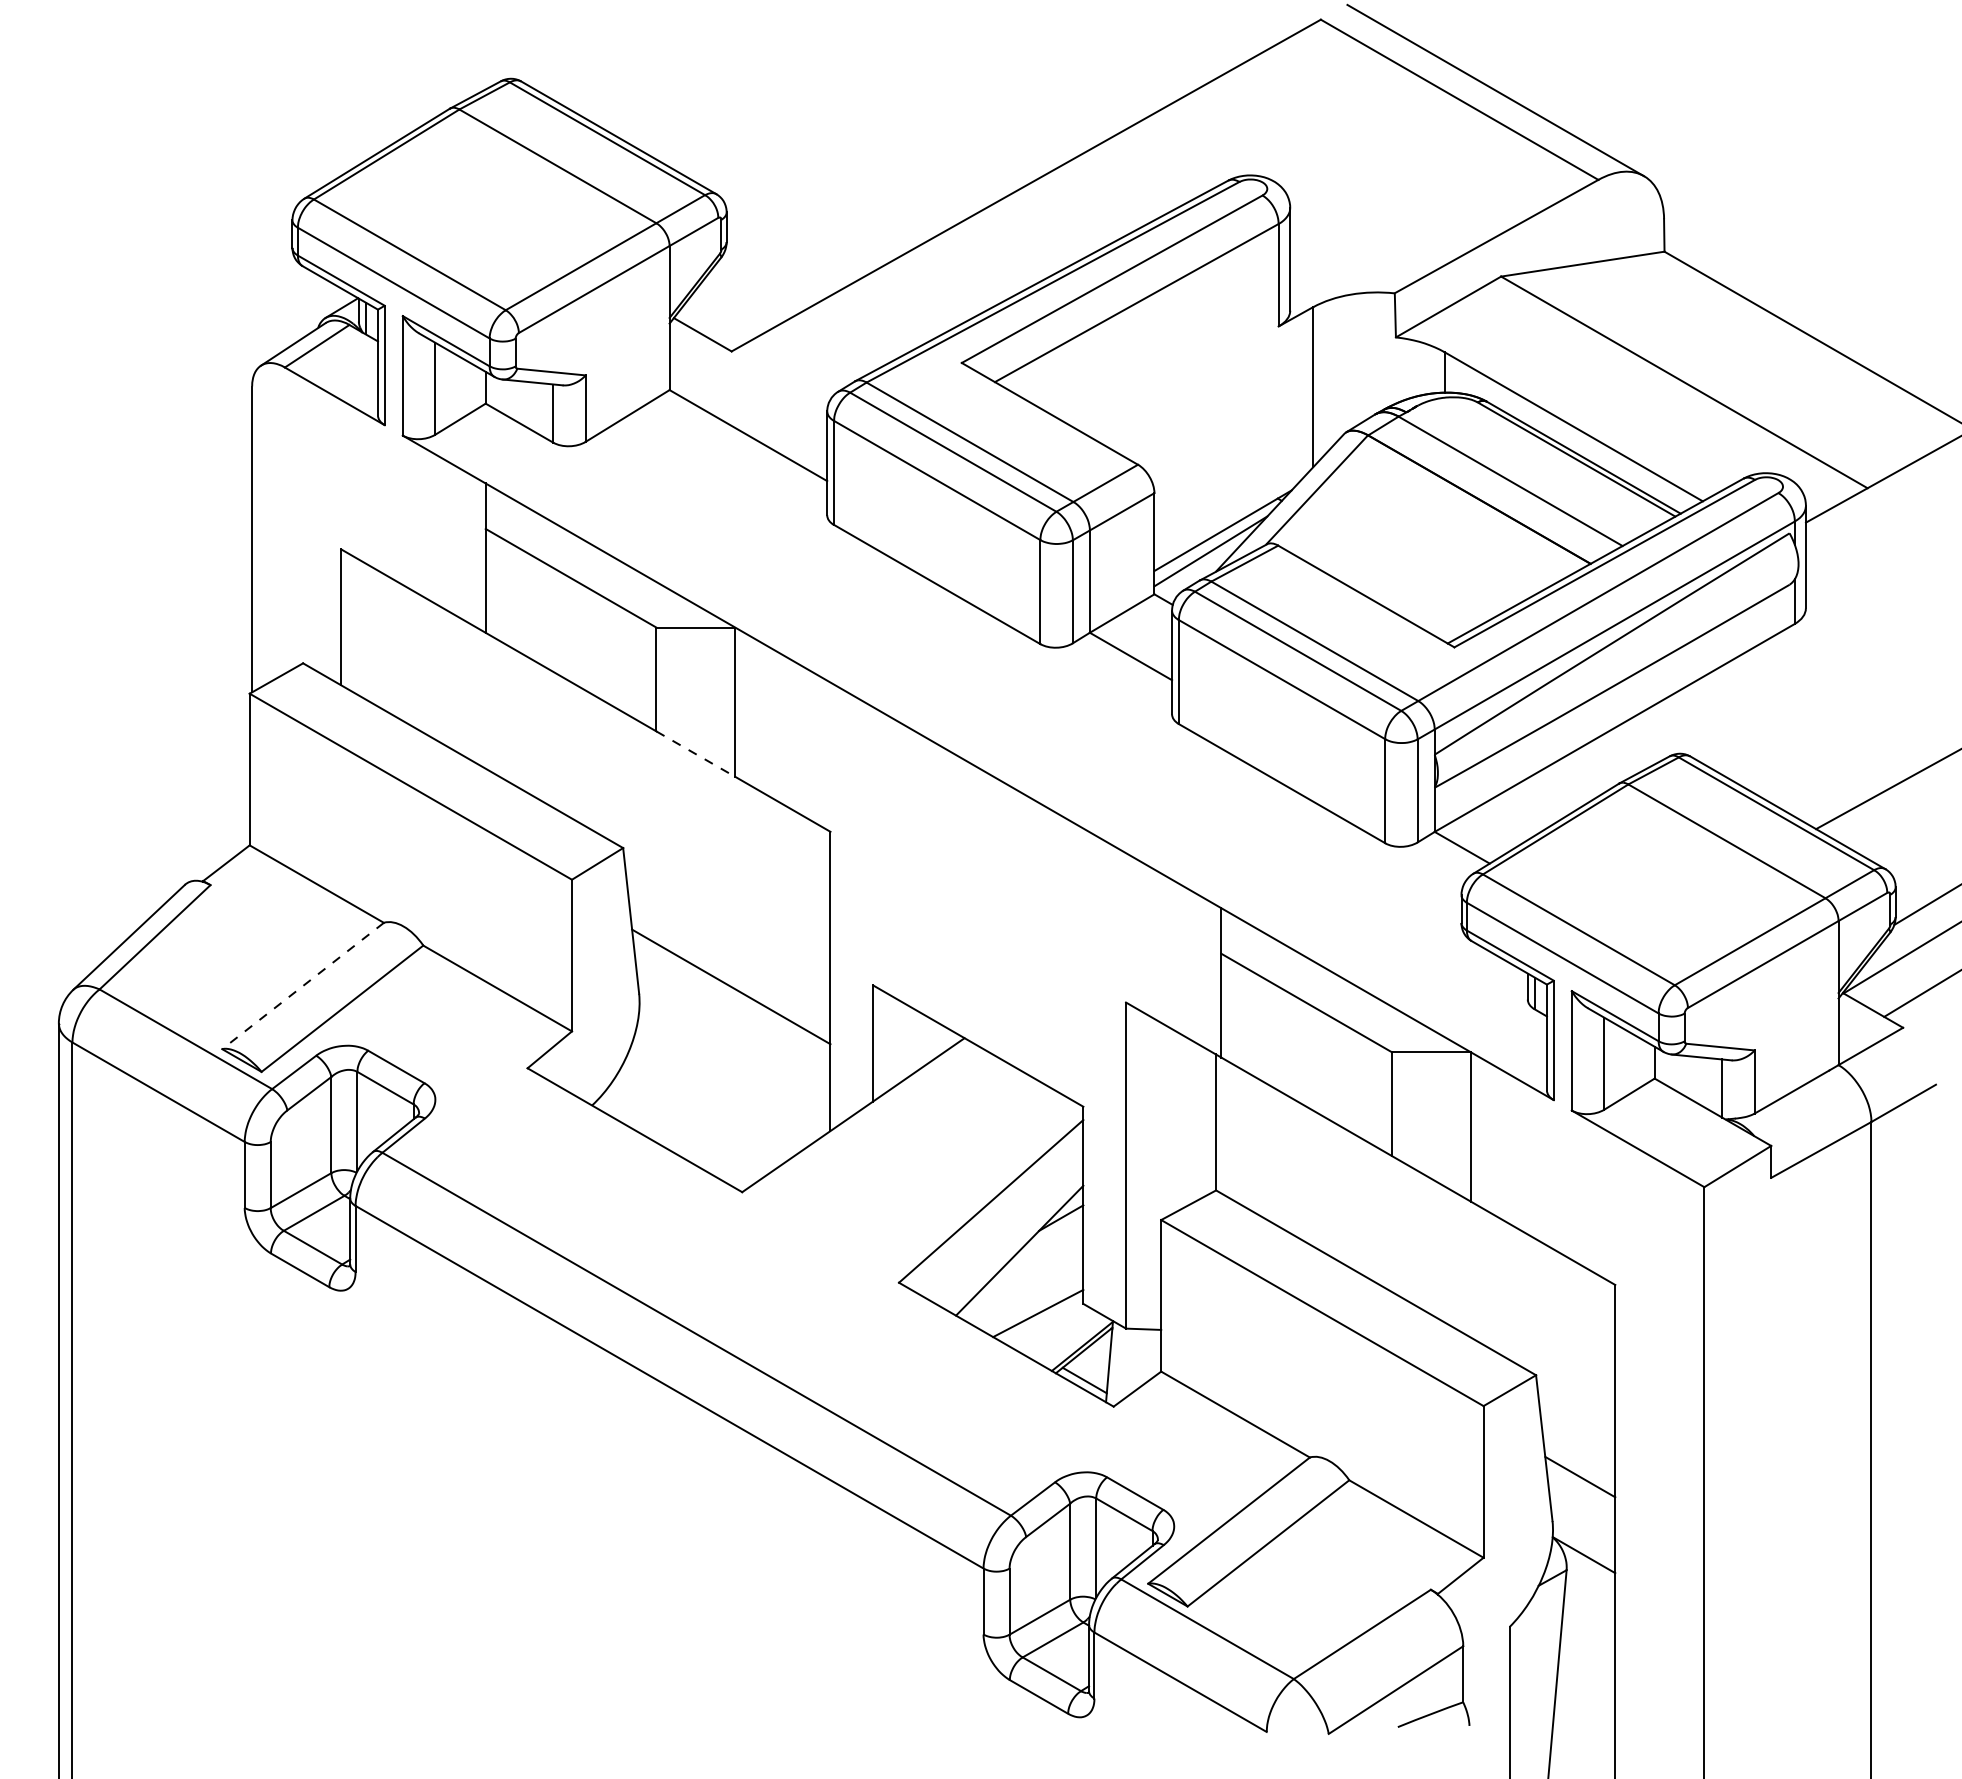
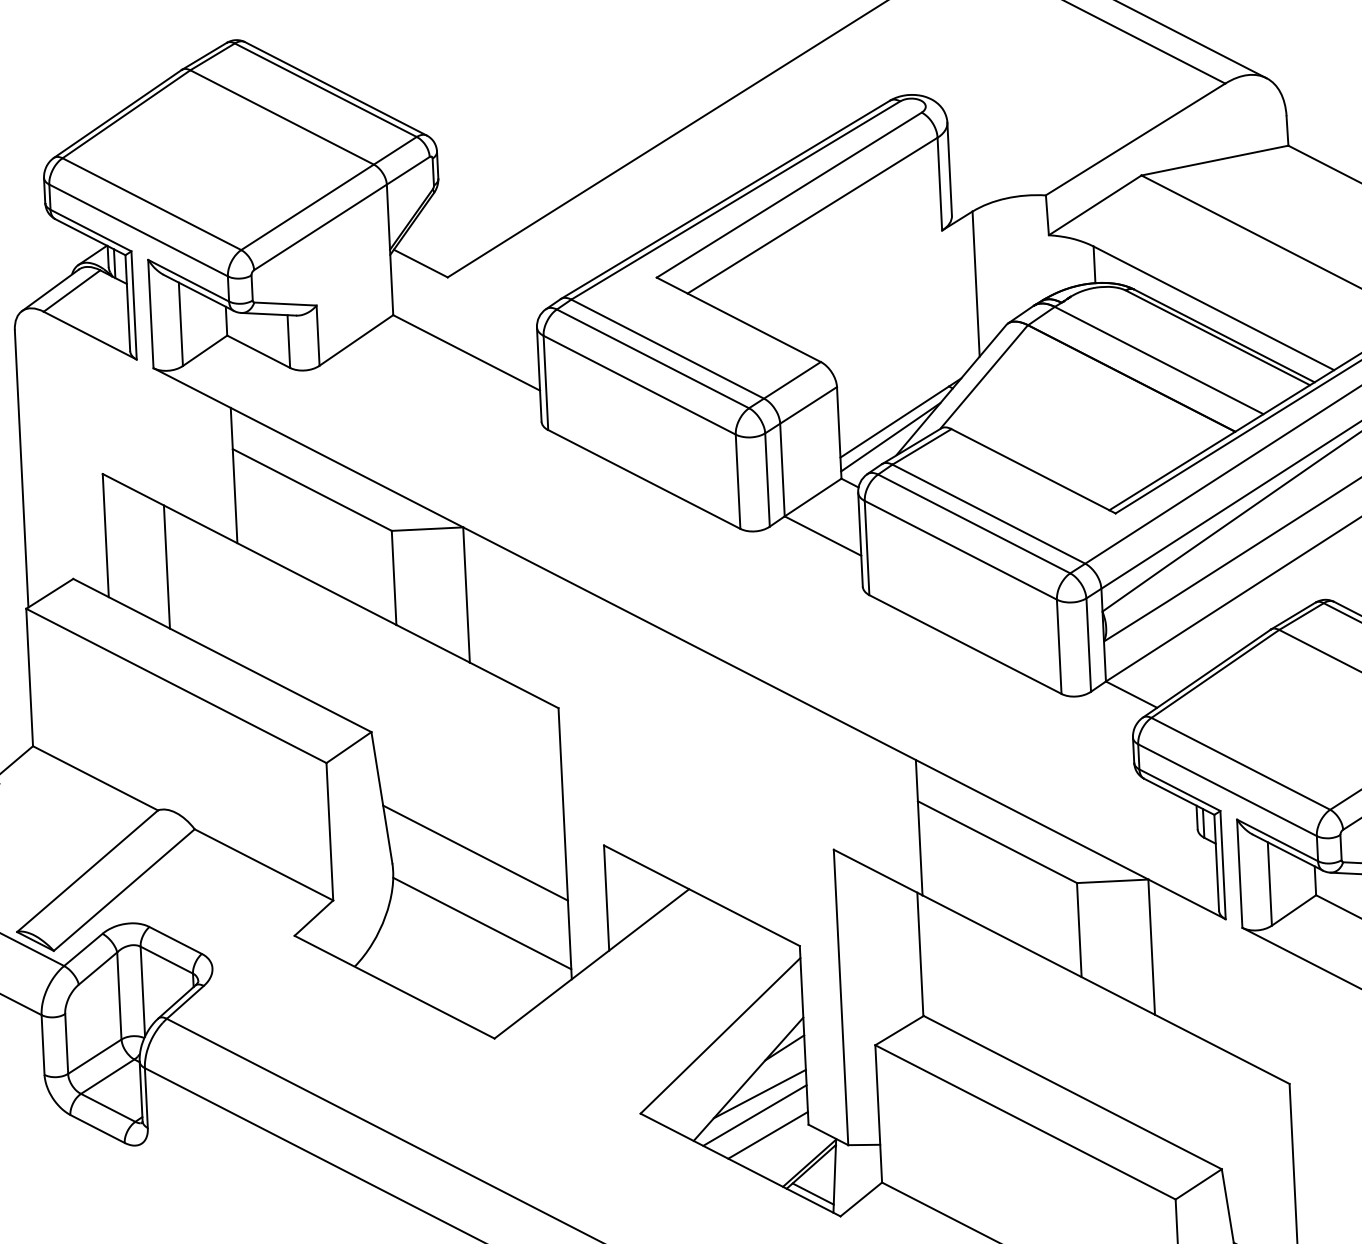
line: (406, 655) -> (166, 567), added
line: (696, 754) -> (433, 644), dashed -> solid
line: (303, 986) -> (87, 871), dashed -> solid
line: (734, 1064) -> (481, 923), added
line: (1031, 1267) -> (759, 1093), added
line: (1024, 1290) -> (754, 1115), added

